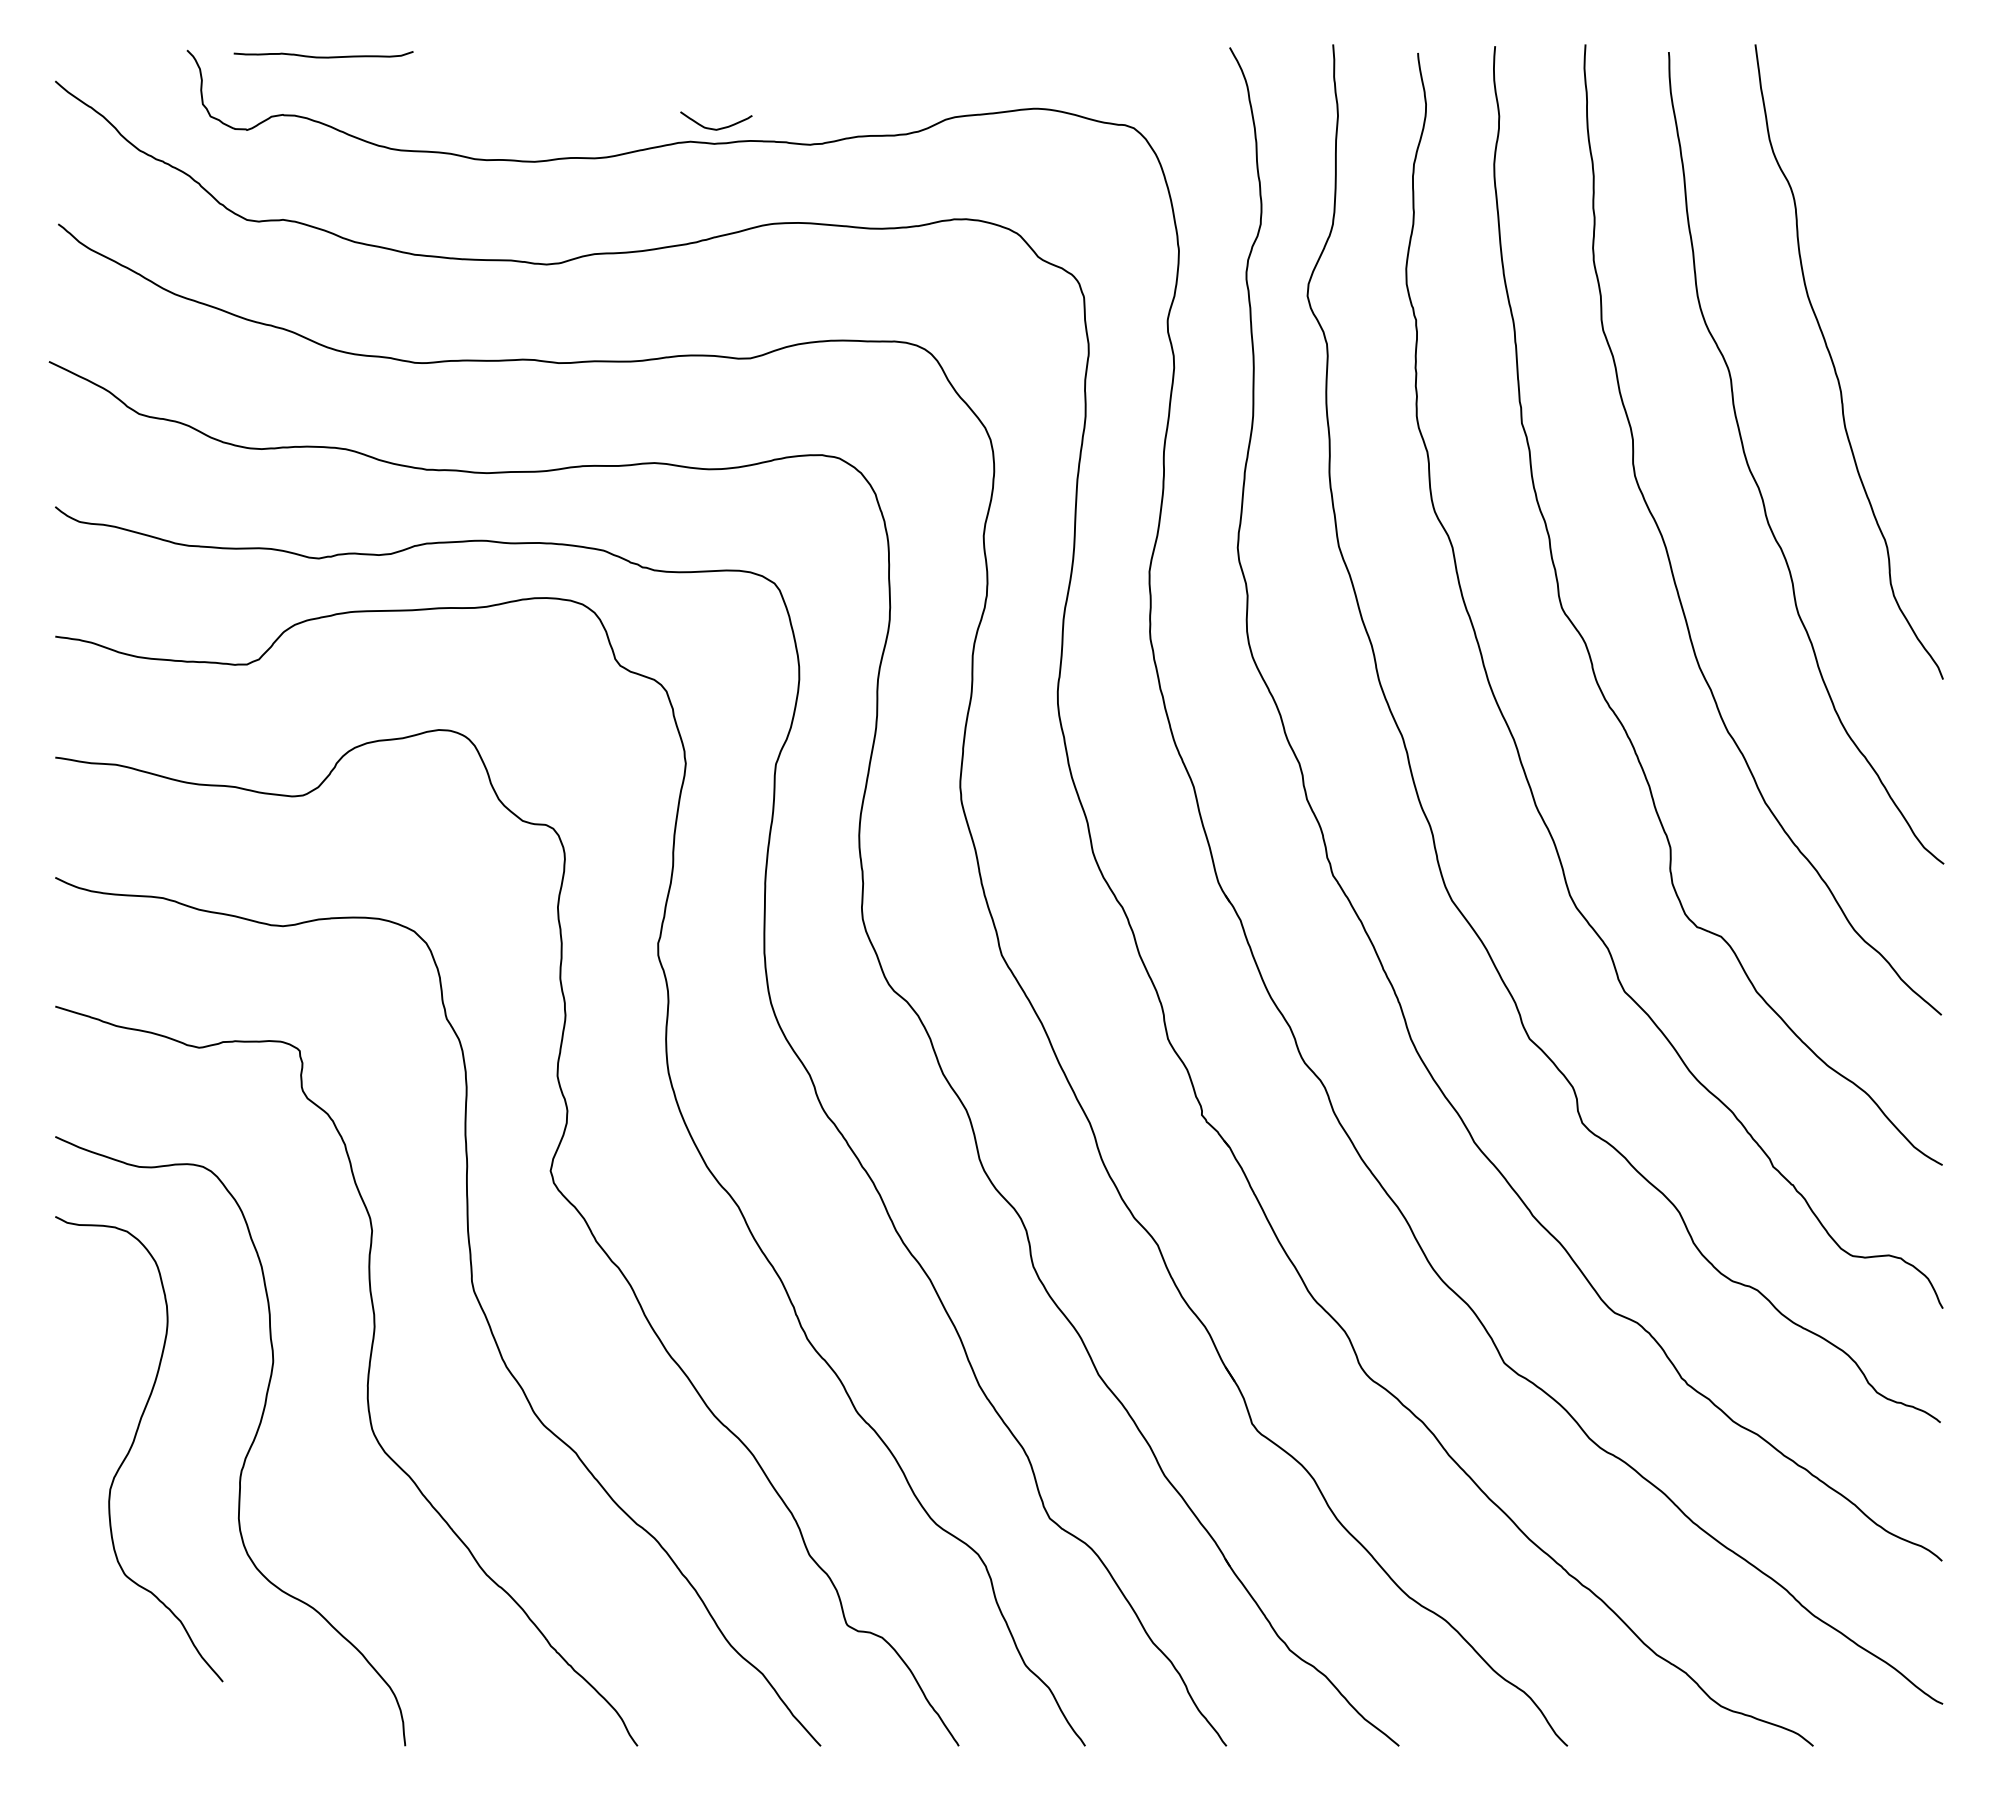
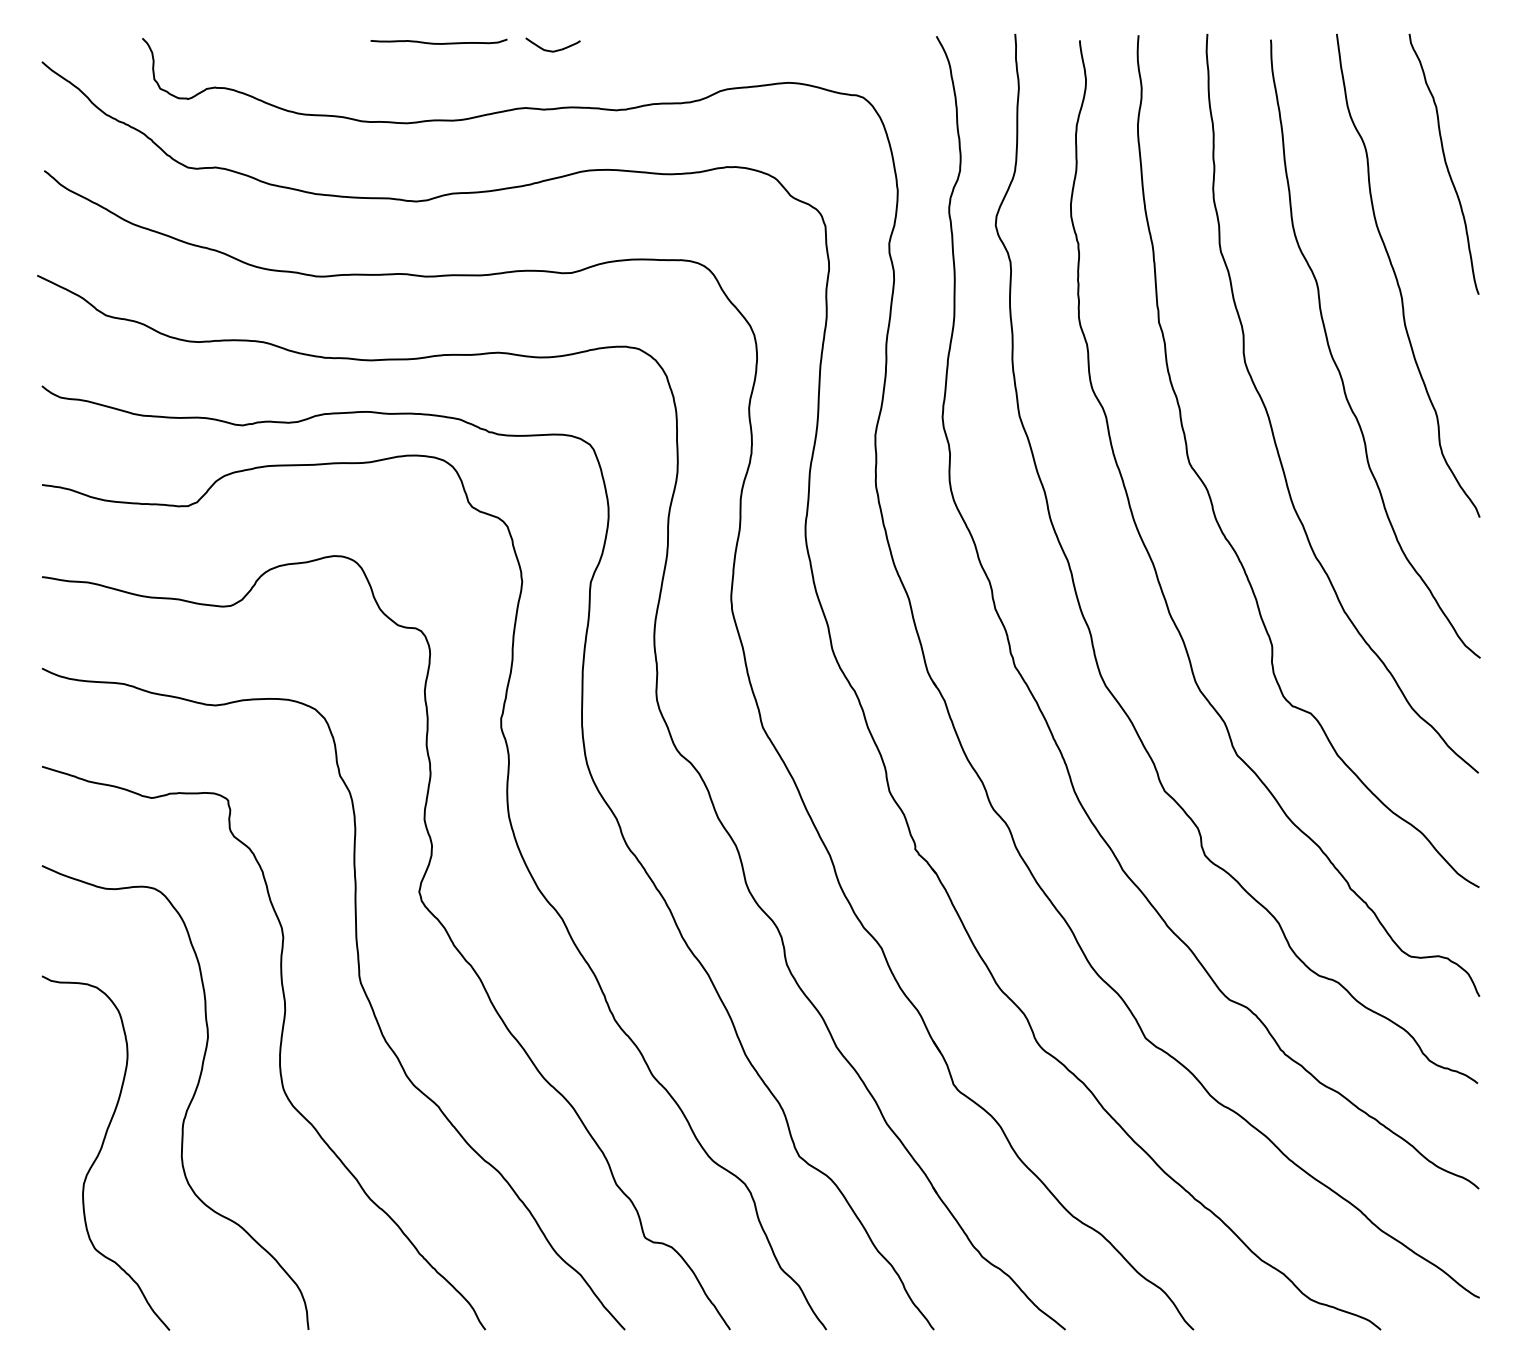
curve: (323, 56) -> (438, 43), moved
curve: (716, 128) -> (553, 50), moved
curve: (1897, 214) -> (1445, 163), added
curve: (132, 1446) -> (100, 1151), moved

